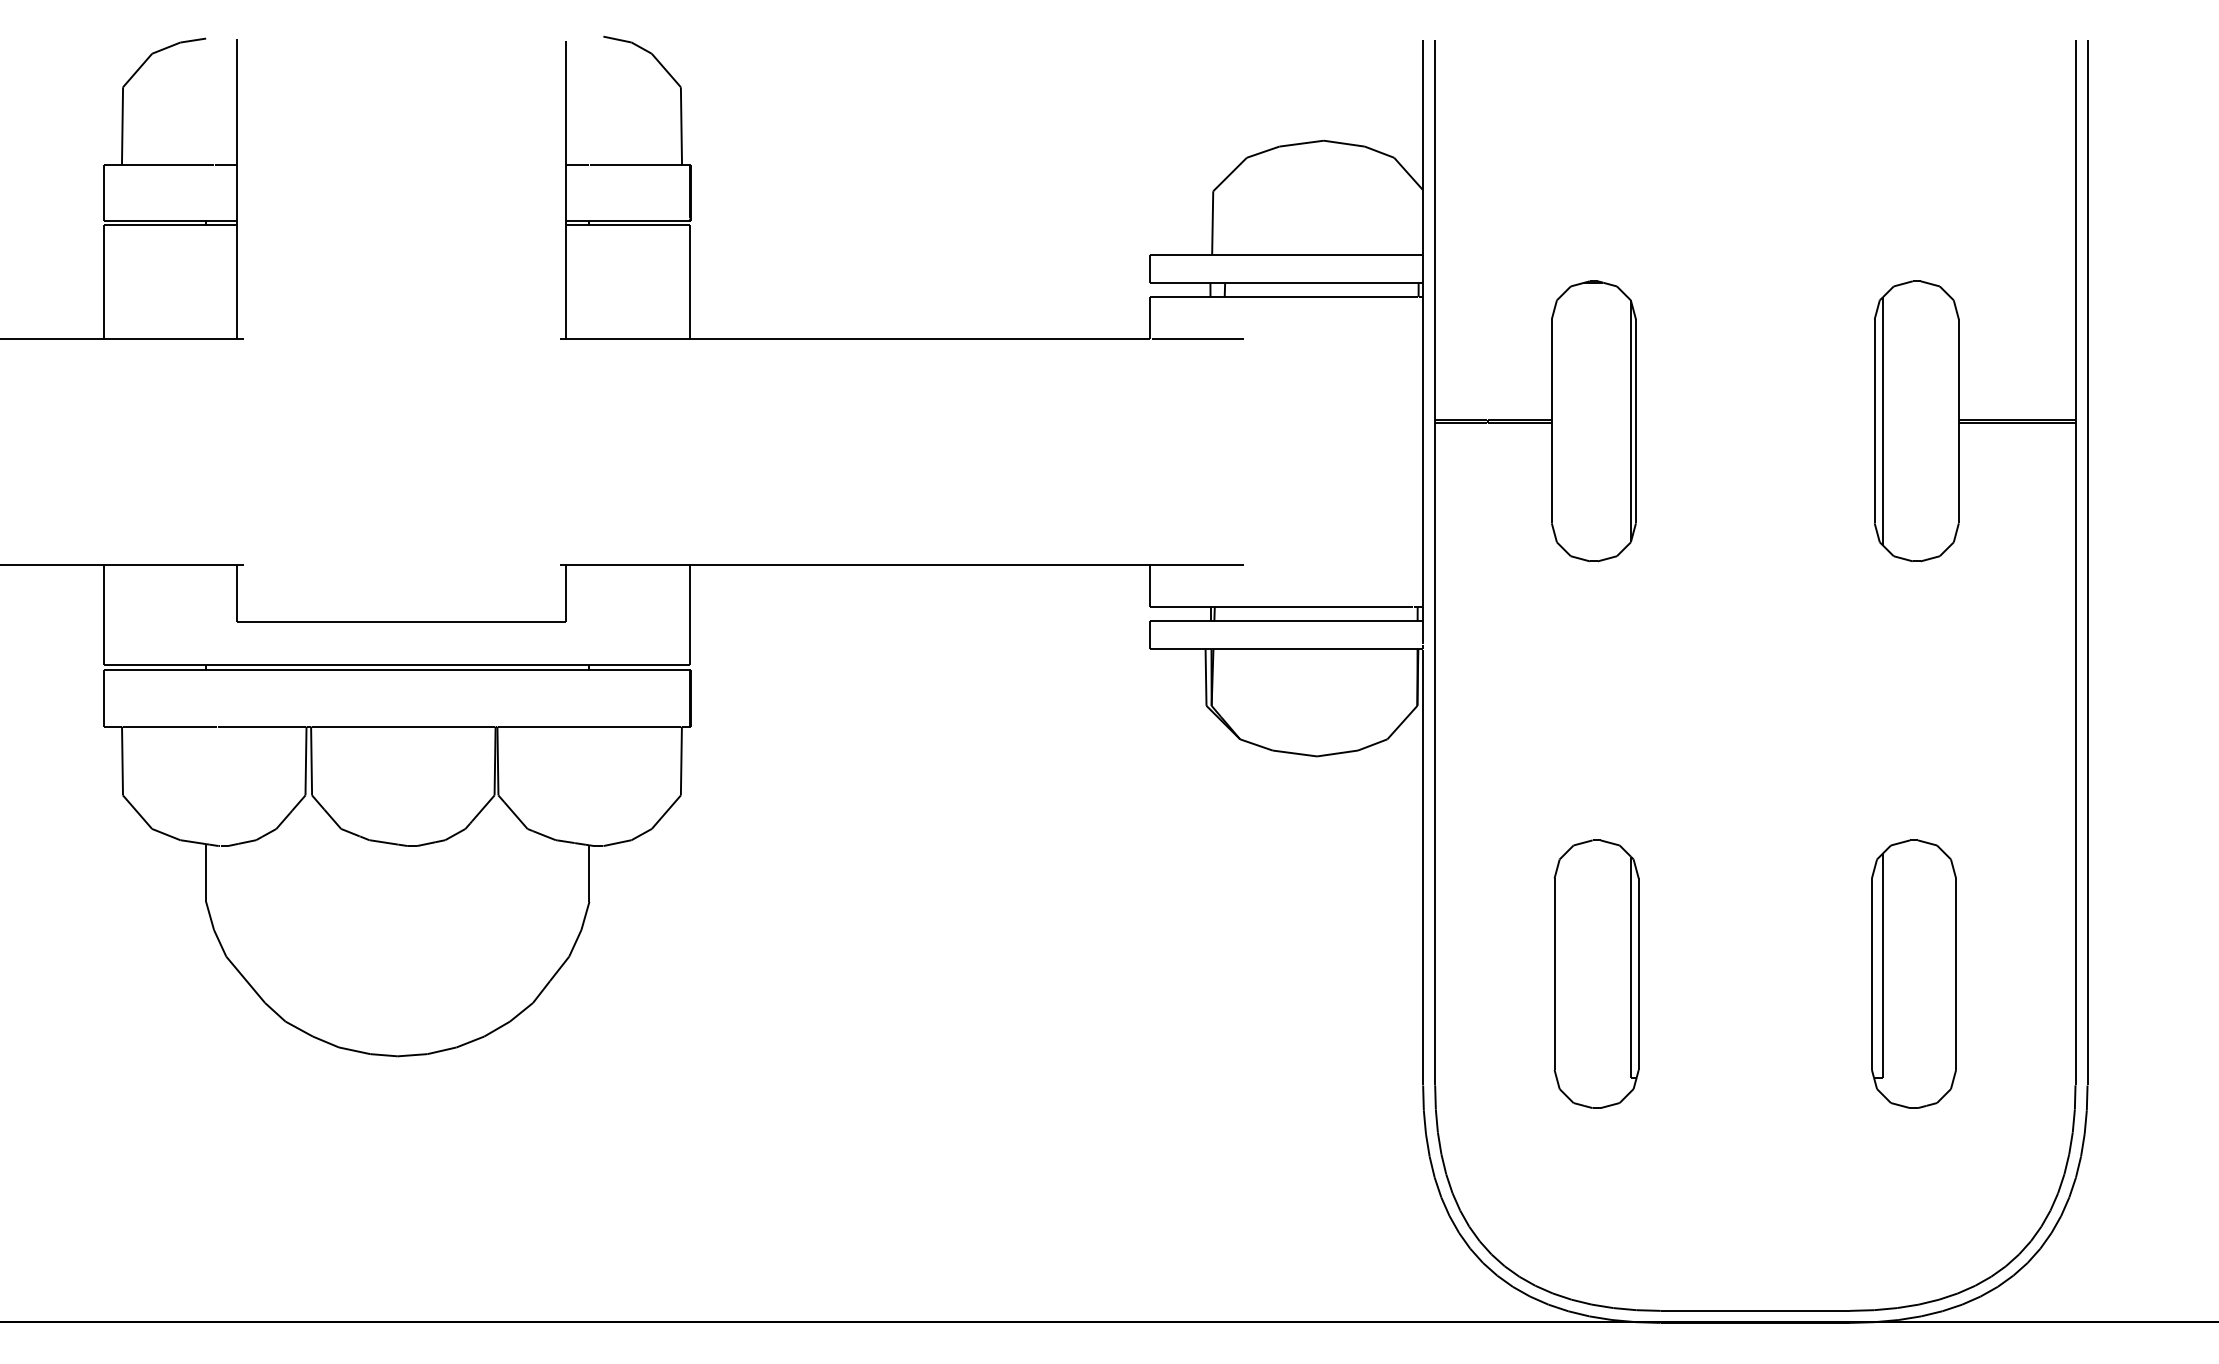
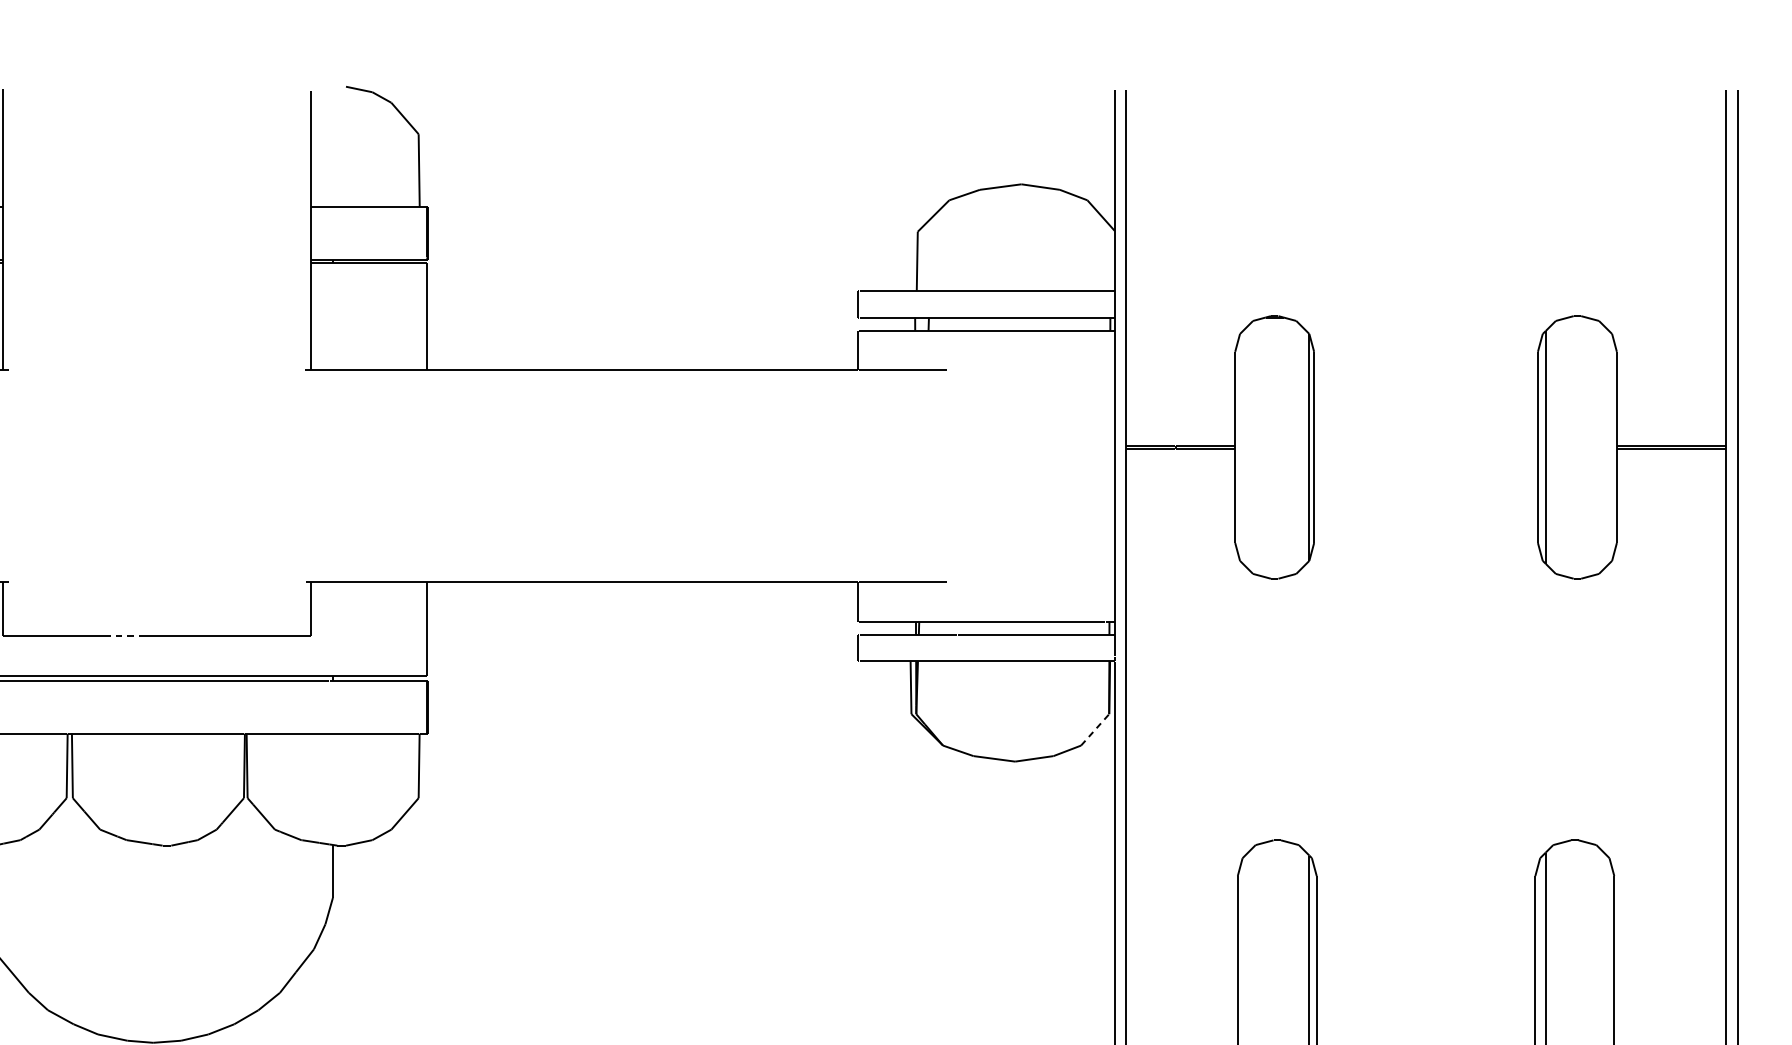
line: (369, 622) -> (126, 636), solid -> dashed
line: (1402, 722) -> (1095, 729), solid -> dashed

